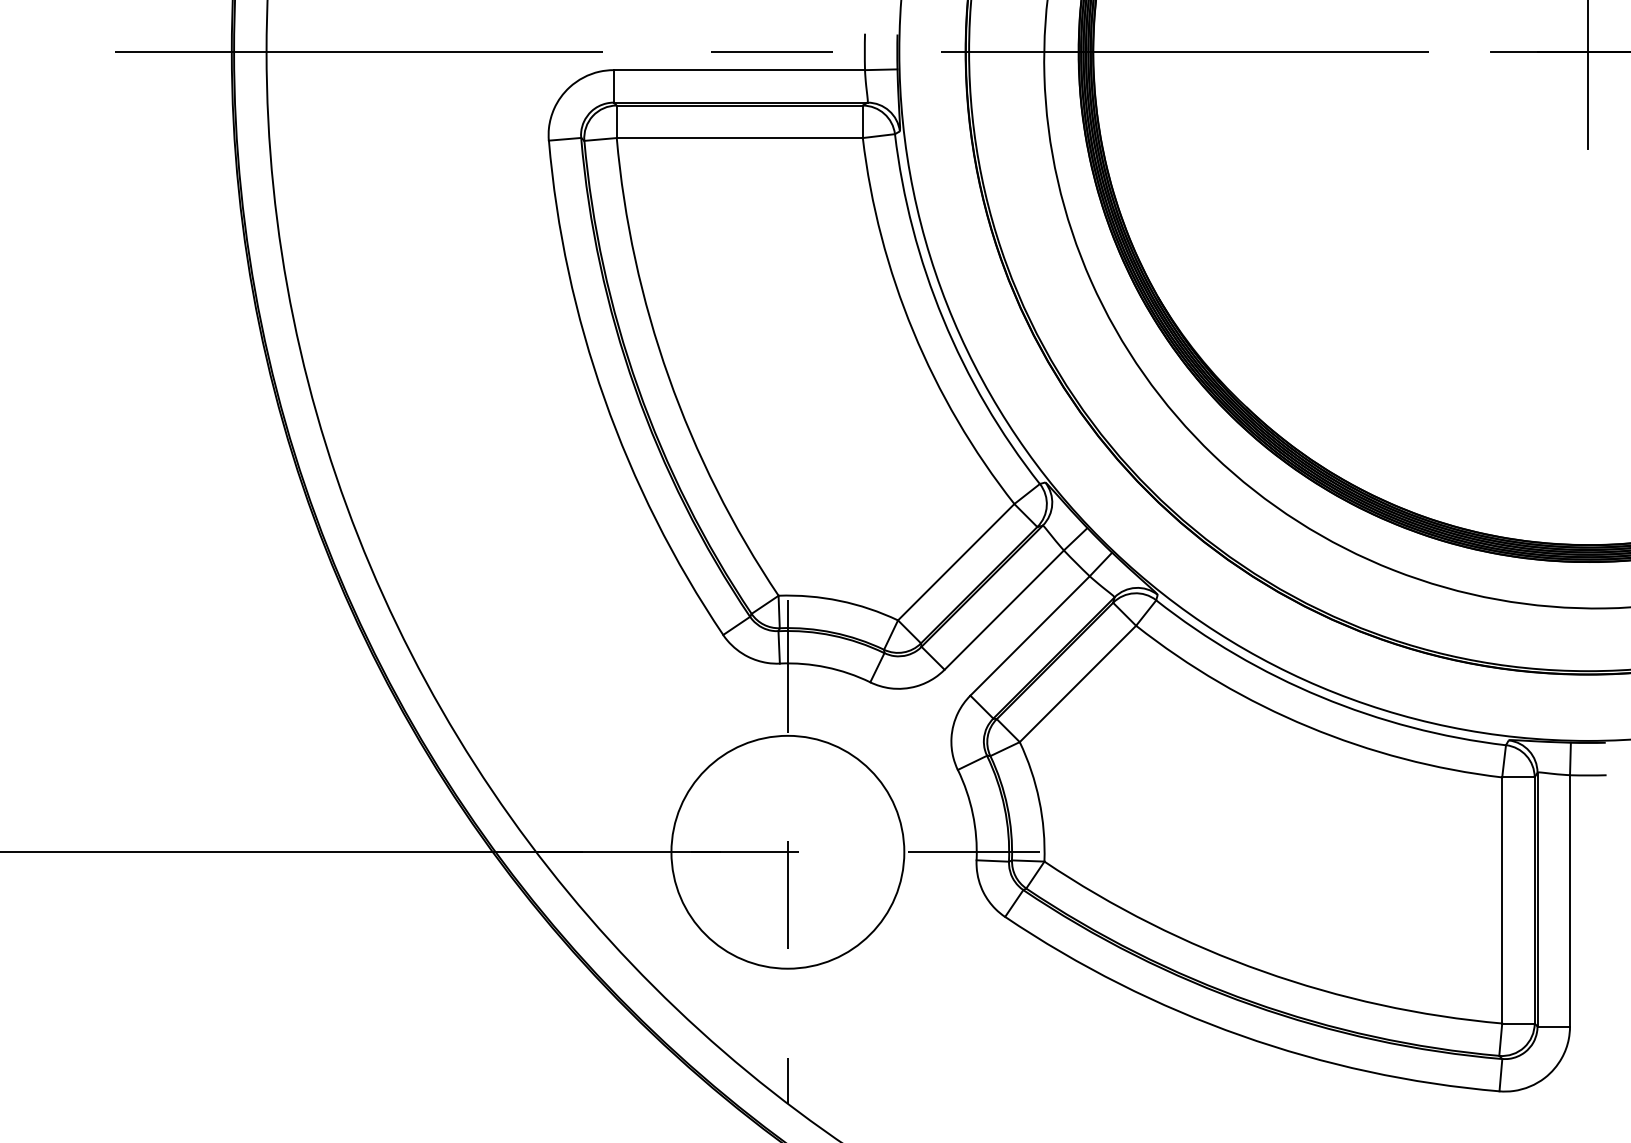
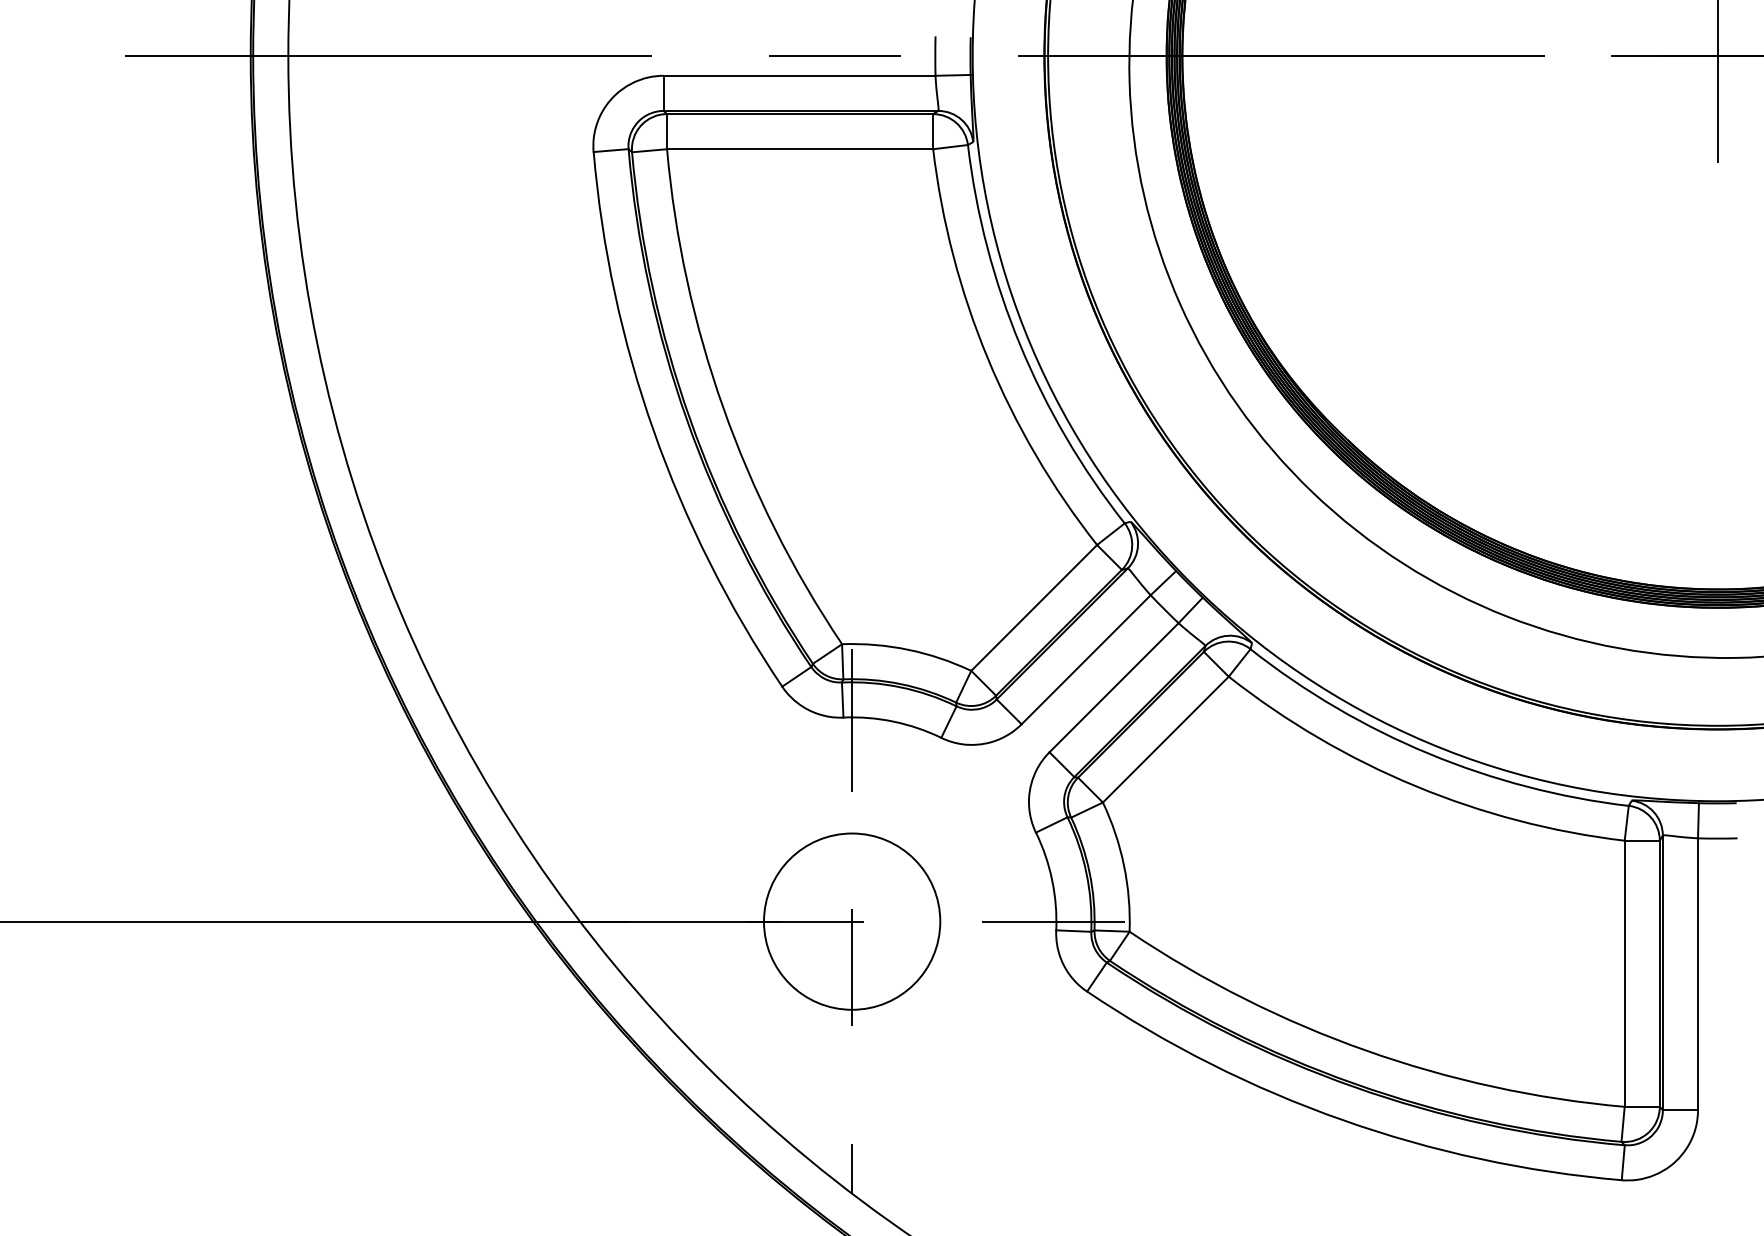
circle: (787, 851) -> (851, 920), size x0.7

